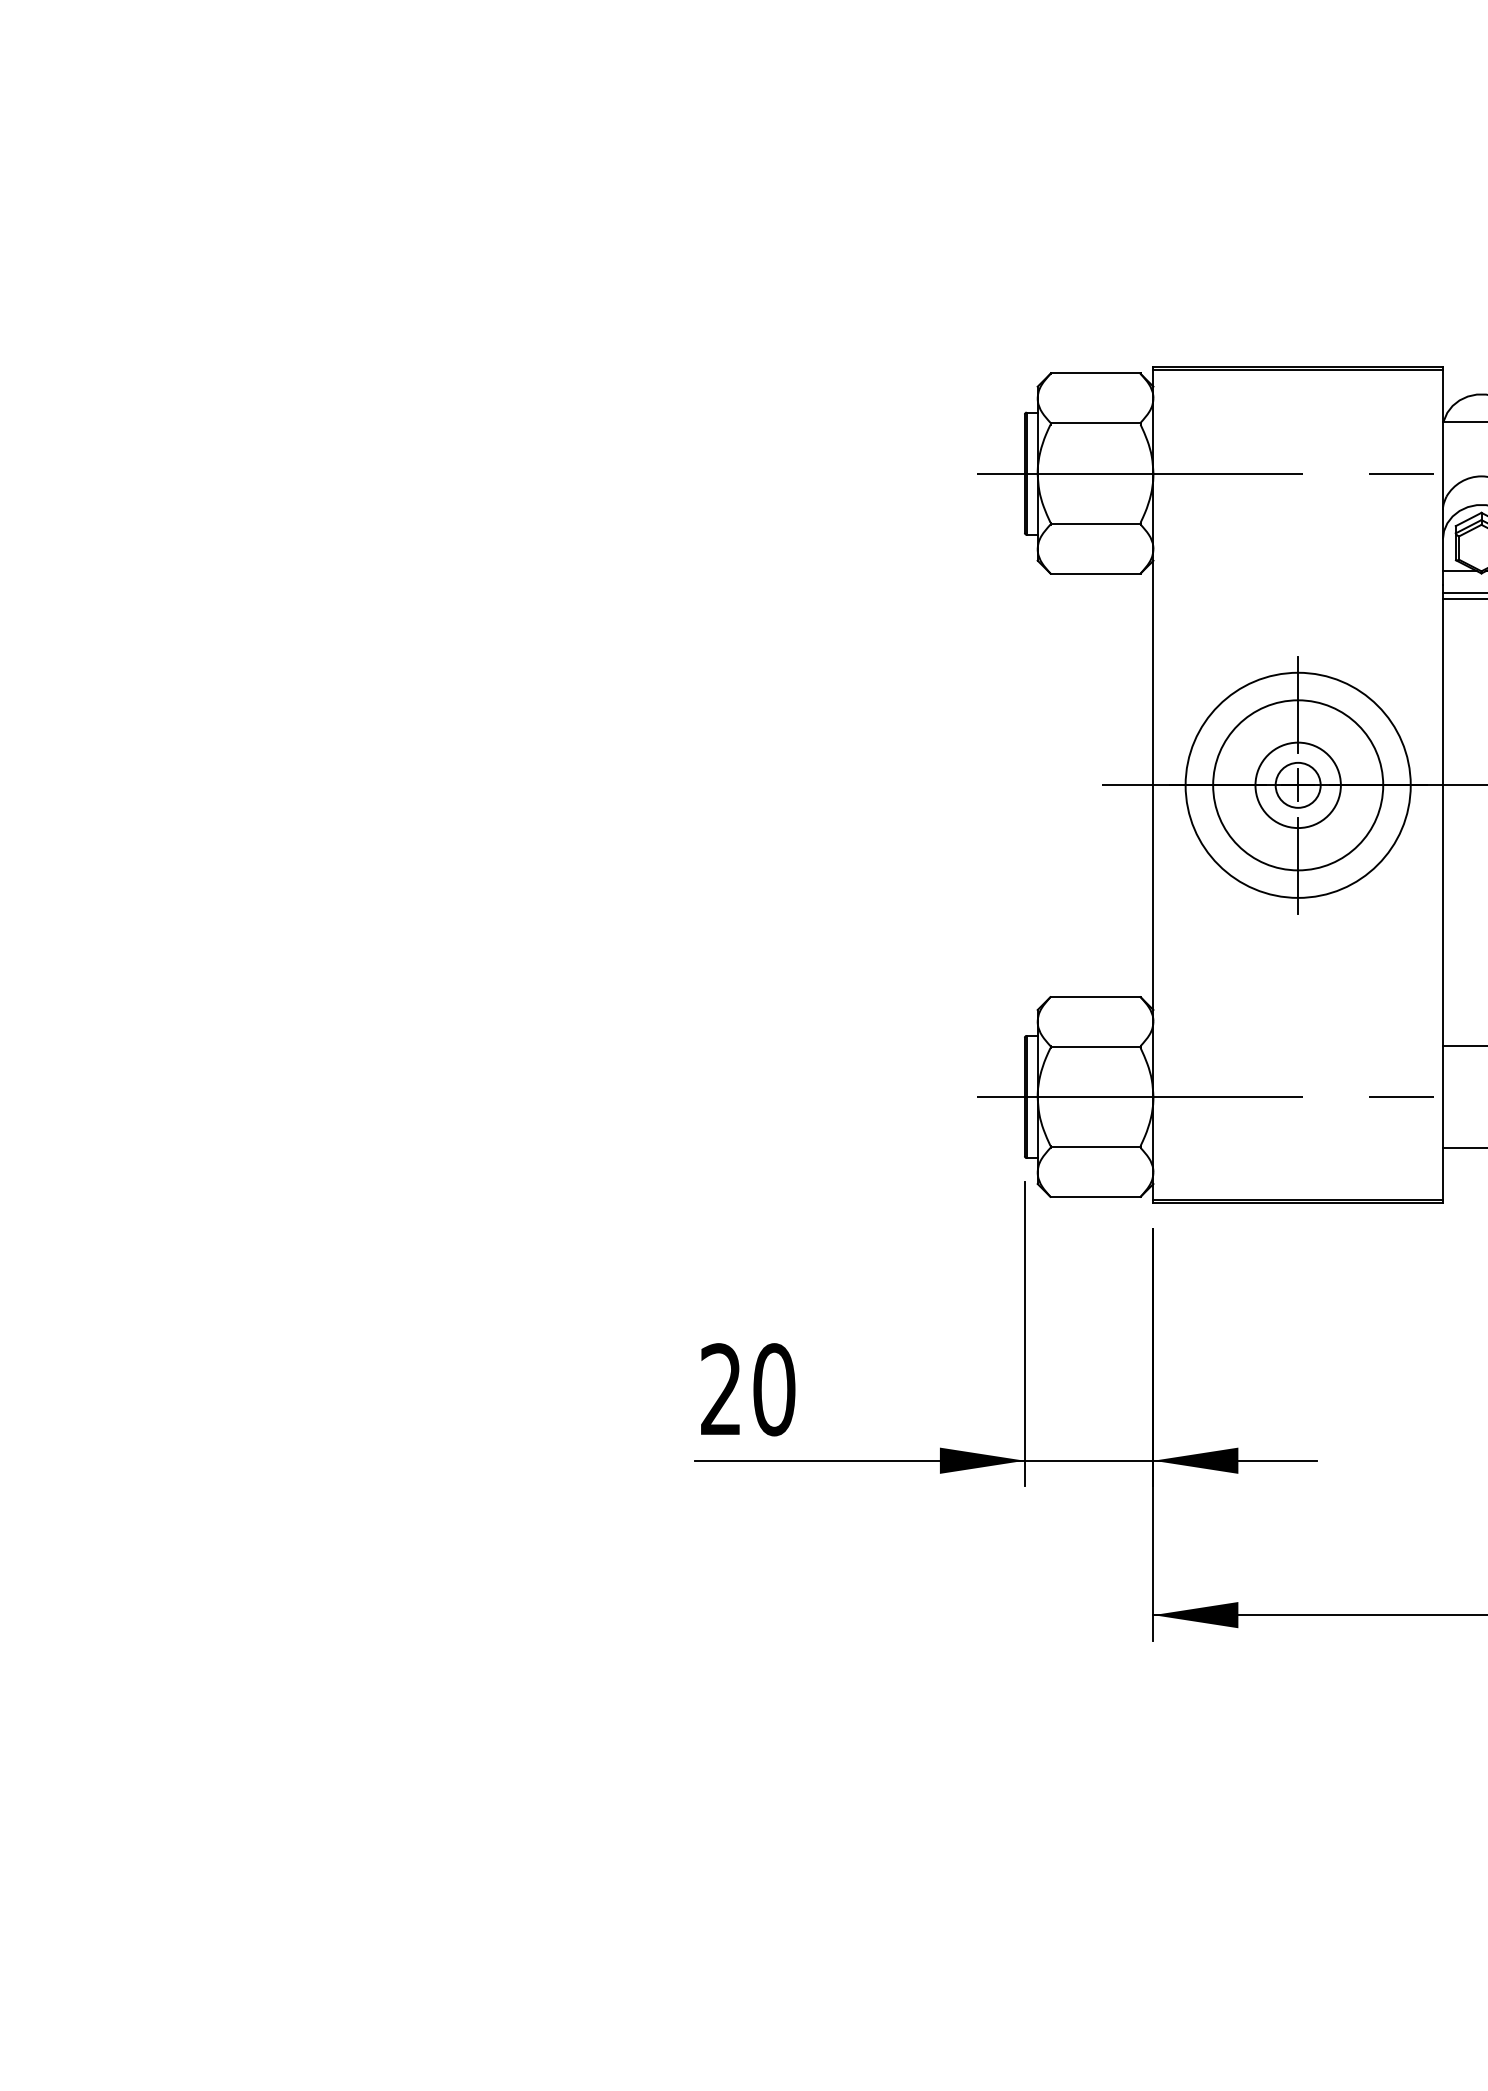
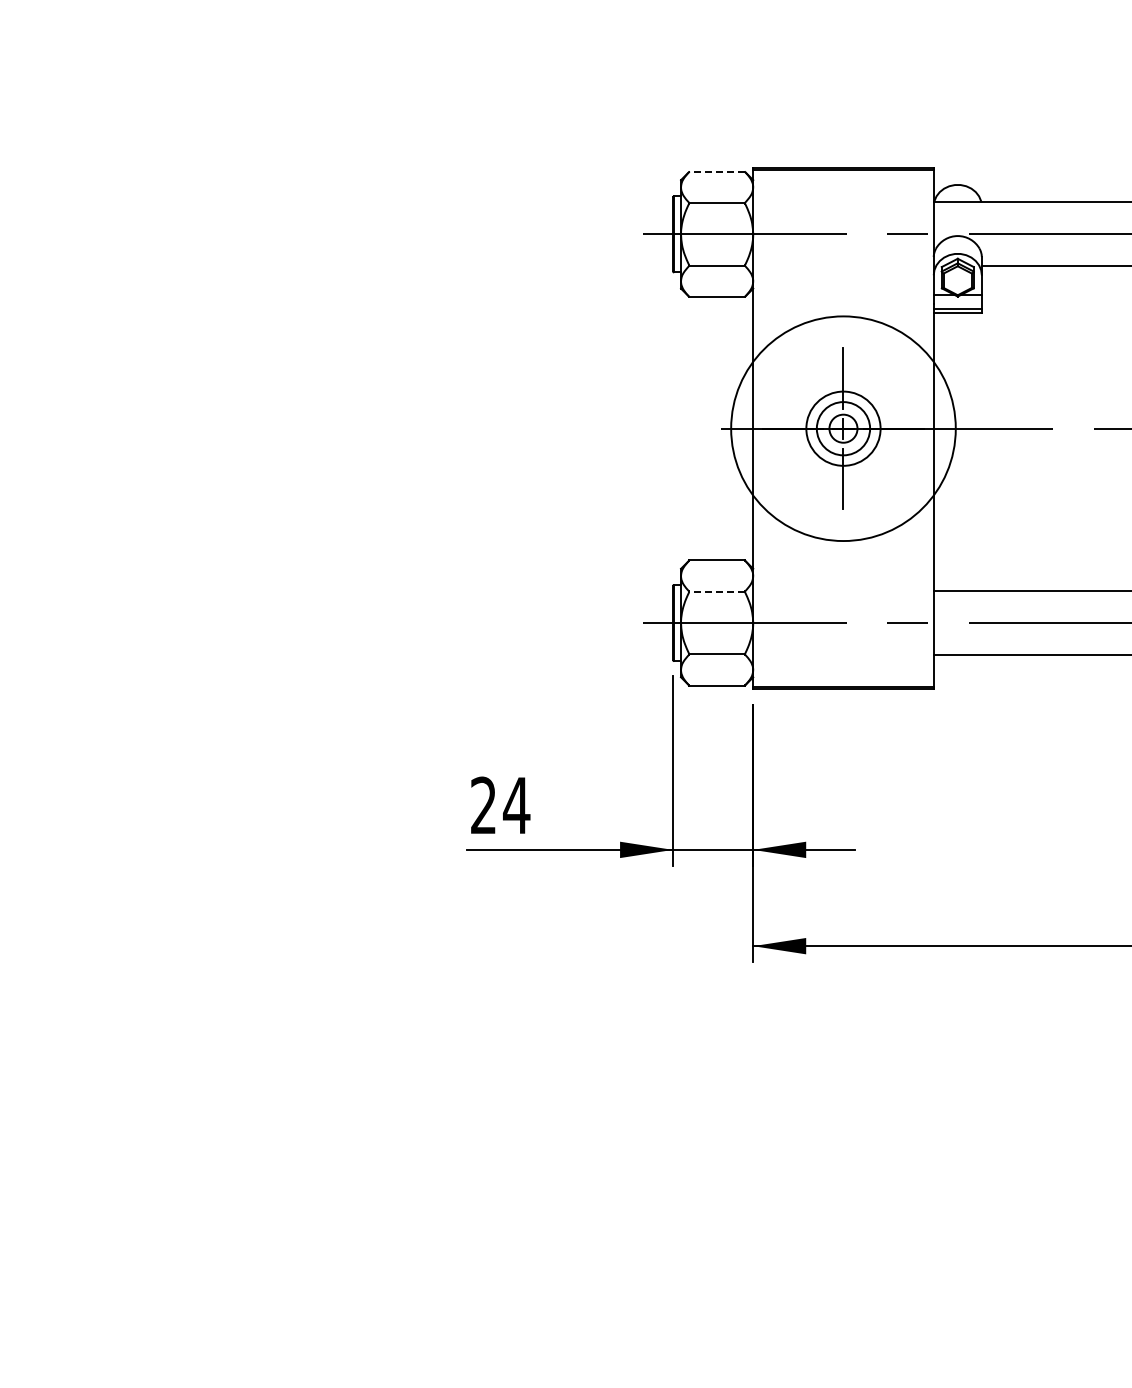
line: (1094, 372) -> (716, 171), solid -> dashed
circle: (1298, 784) -> (843, 428), size x0.7
circle: (1298, 784) -> (843, 428), size x1.6
line: (1094, 1046) -> (716, 591), solid -> dashed
text: (773, 1389) -> (516, 805), 20 -> 24

